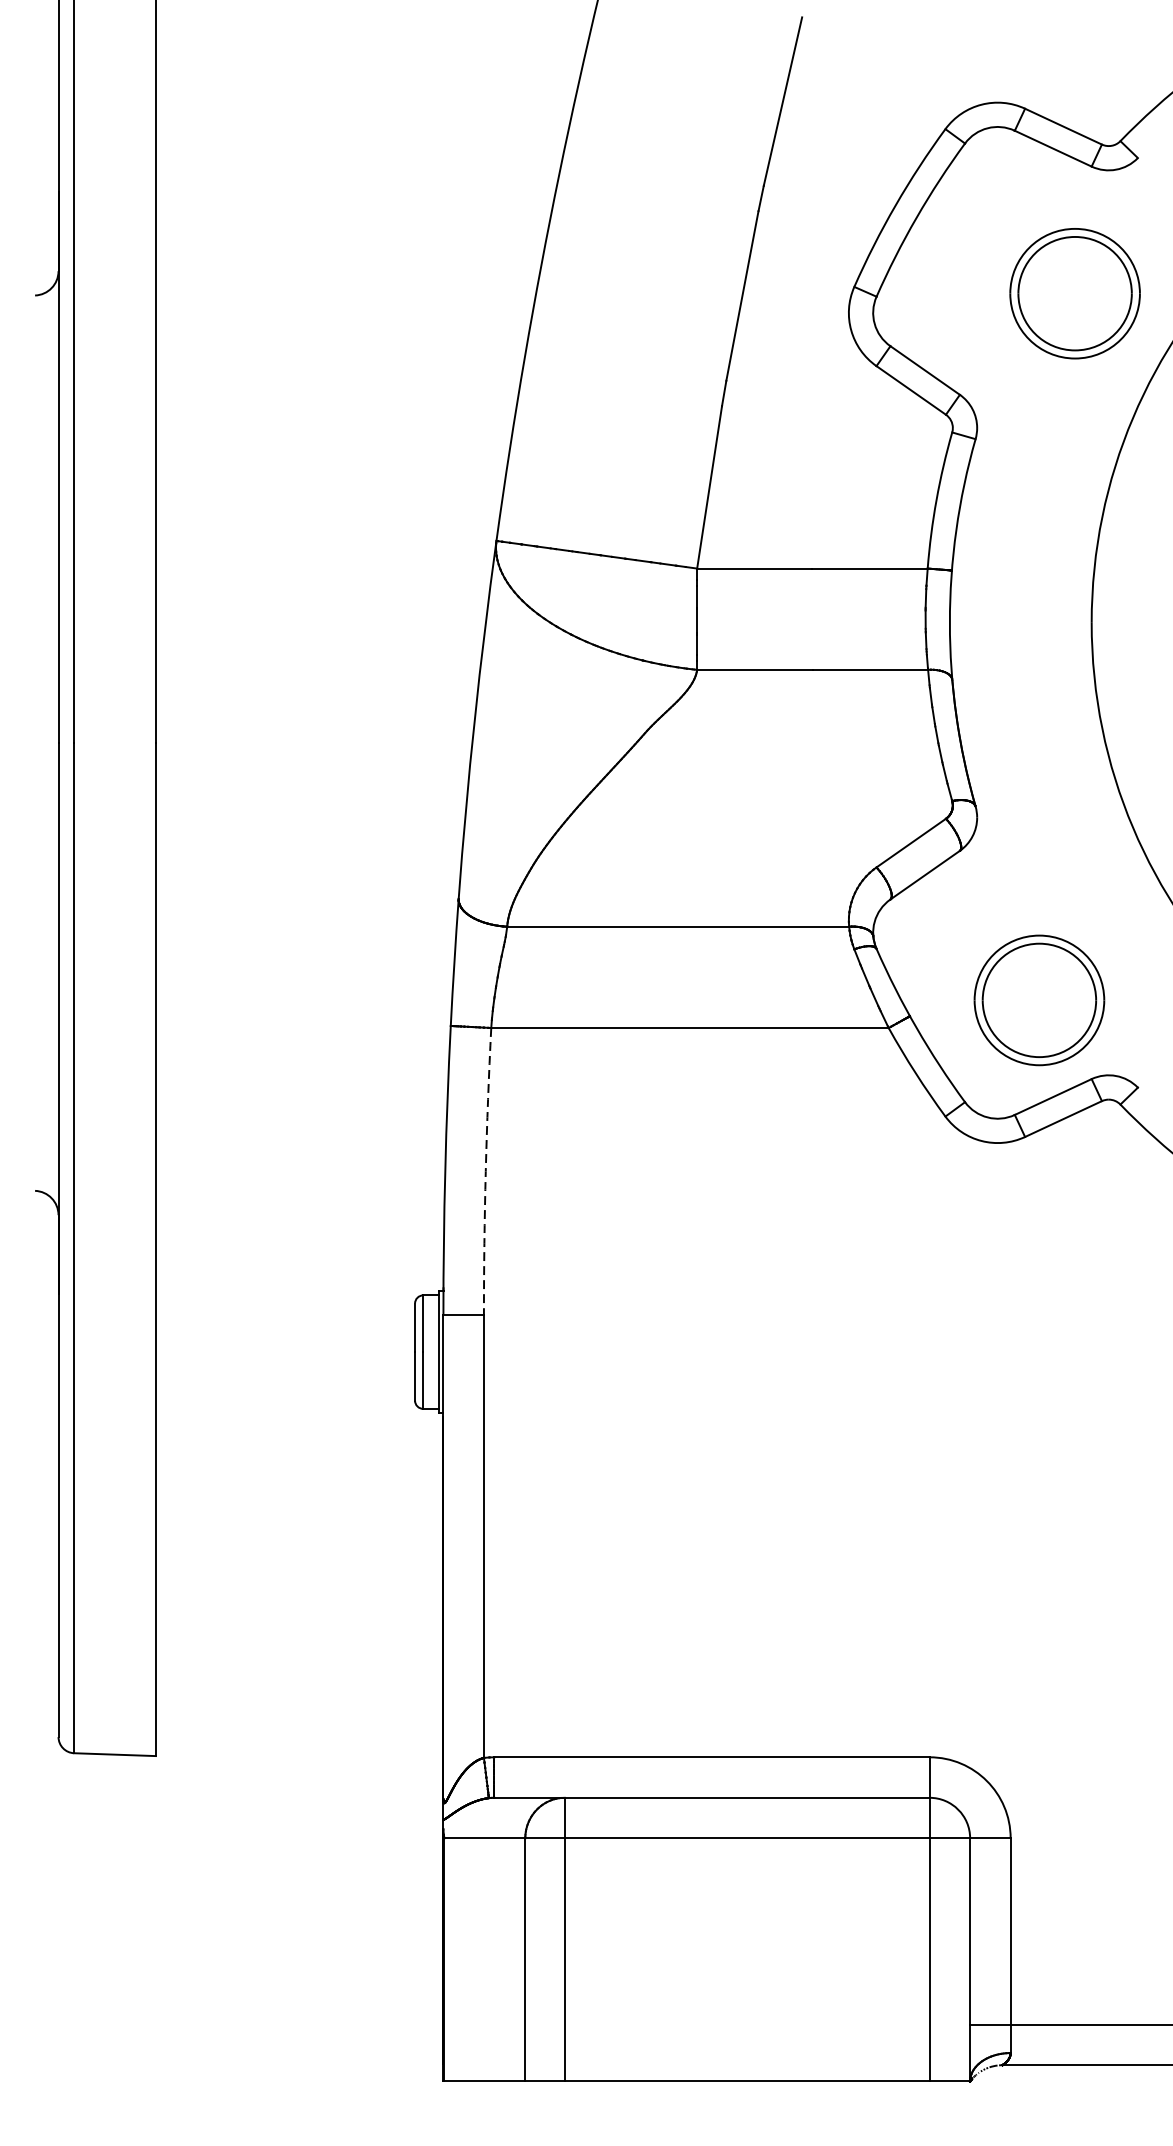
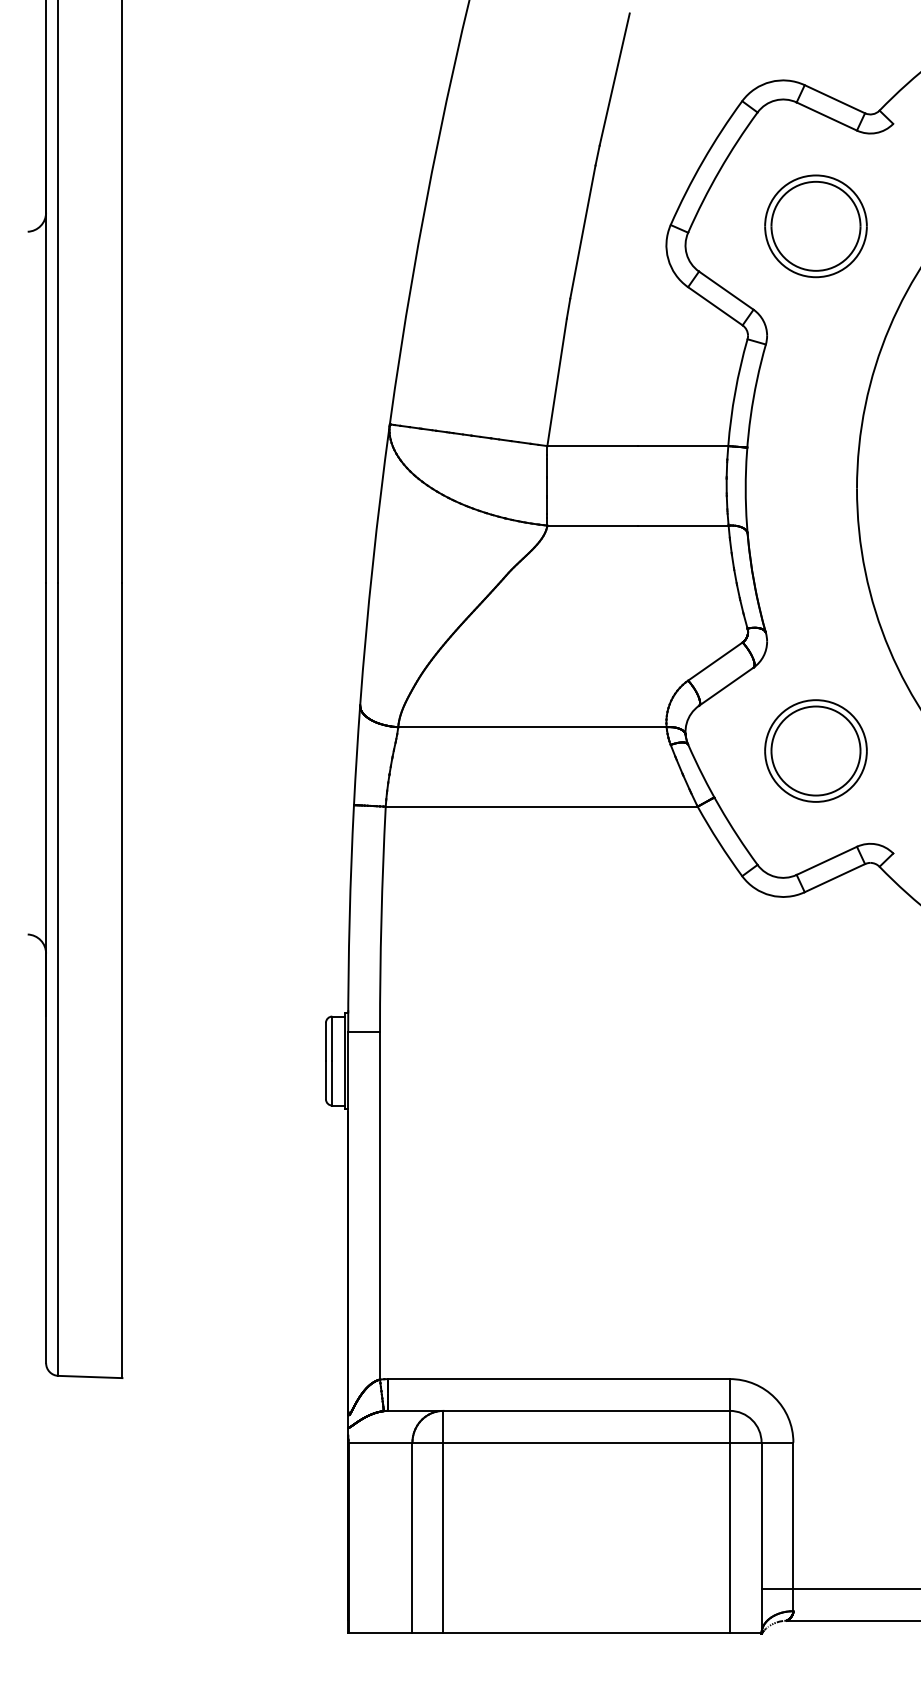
part: (1074, 293) -> (815, 226), moved
part: (1038, 999) -> (815, 750), moved
arc: (485, 1171) -> (381, 919), dashed -> solid

